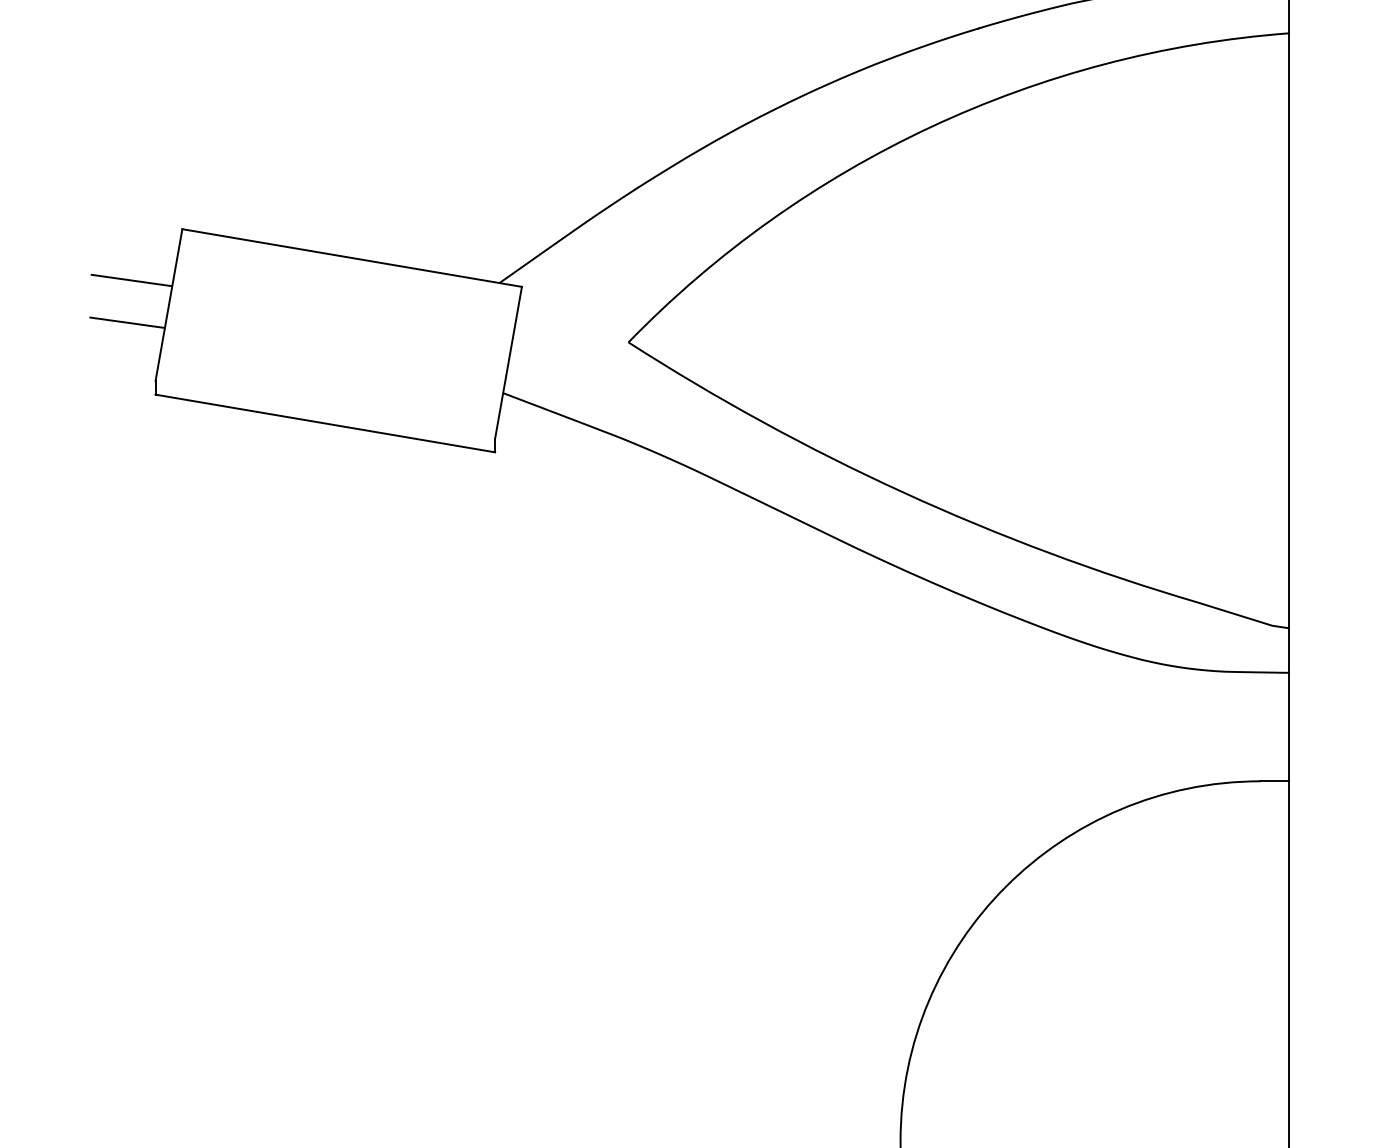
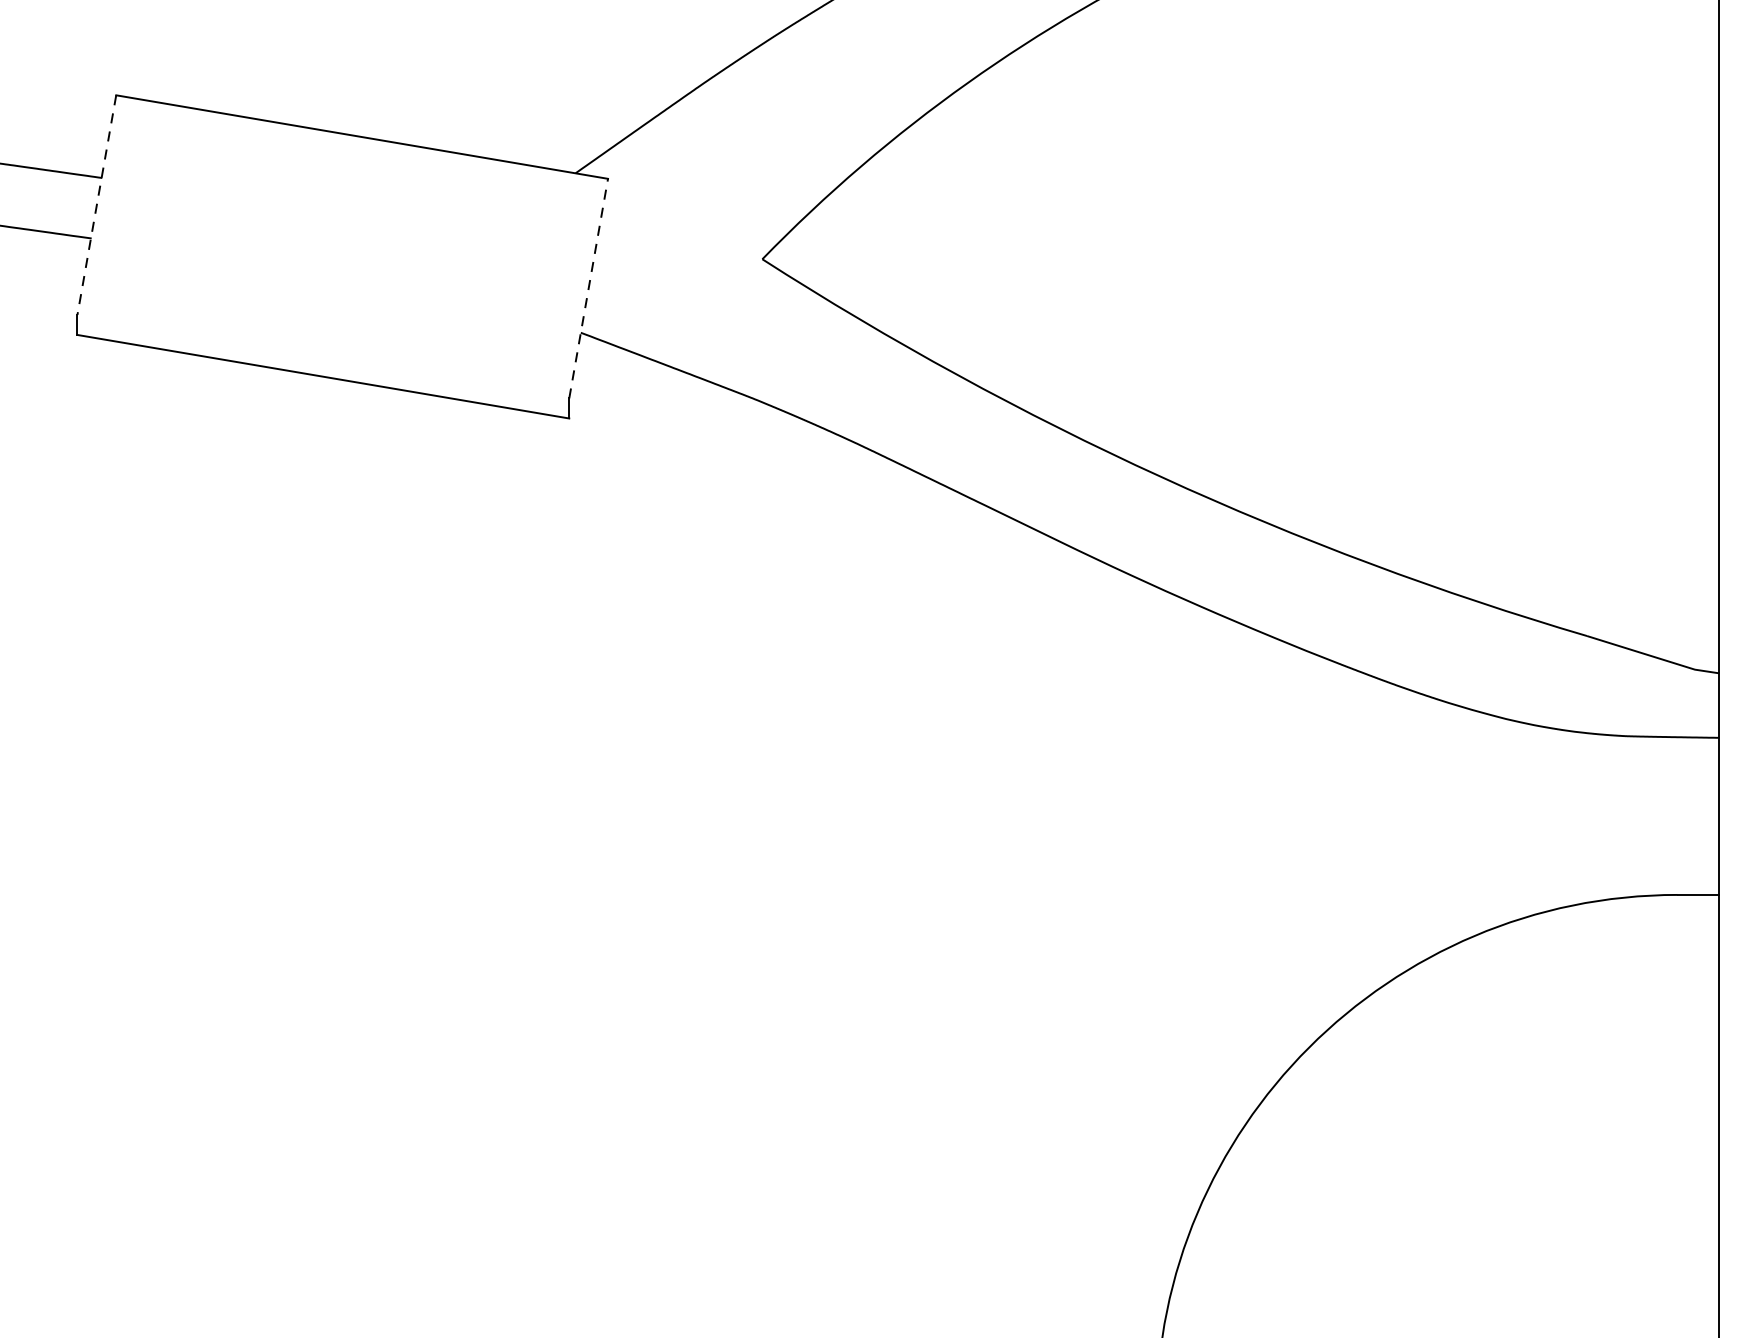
line: (168, 305) -> (96, 205), solid -> dashed
line: (508, 362) -> (588, 288), solid -> dashed

